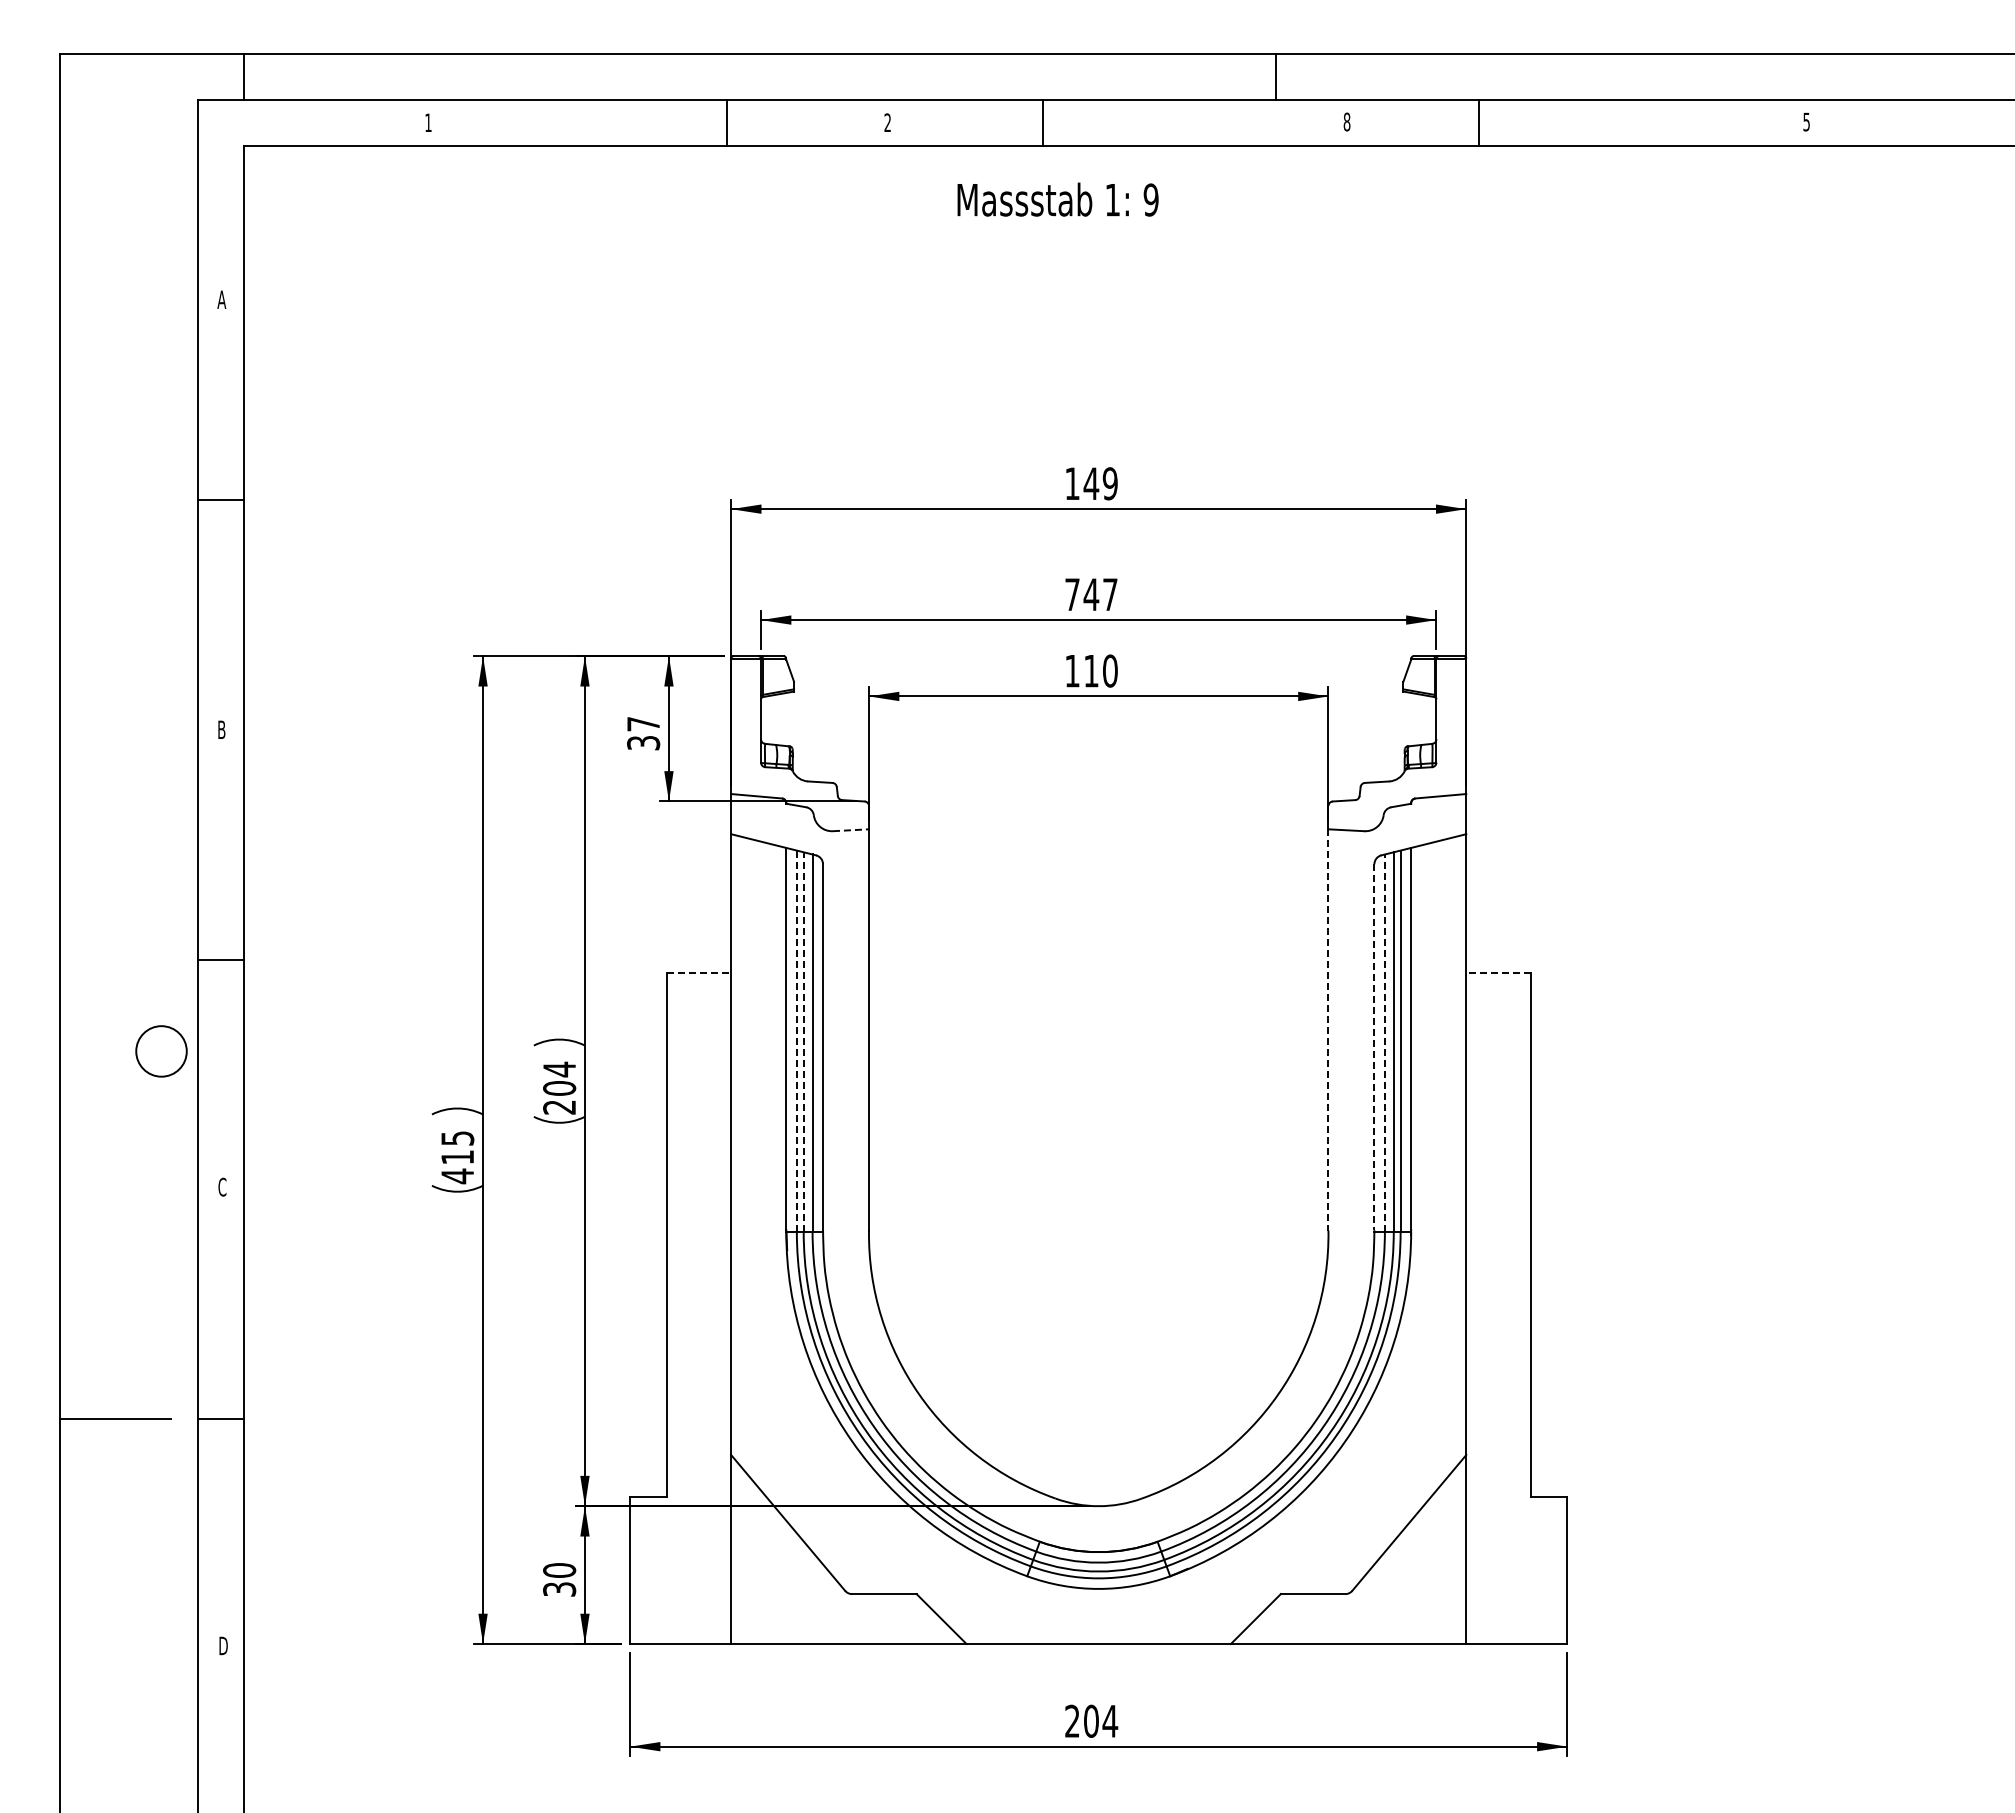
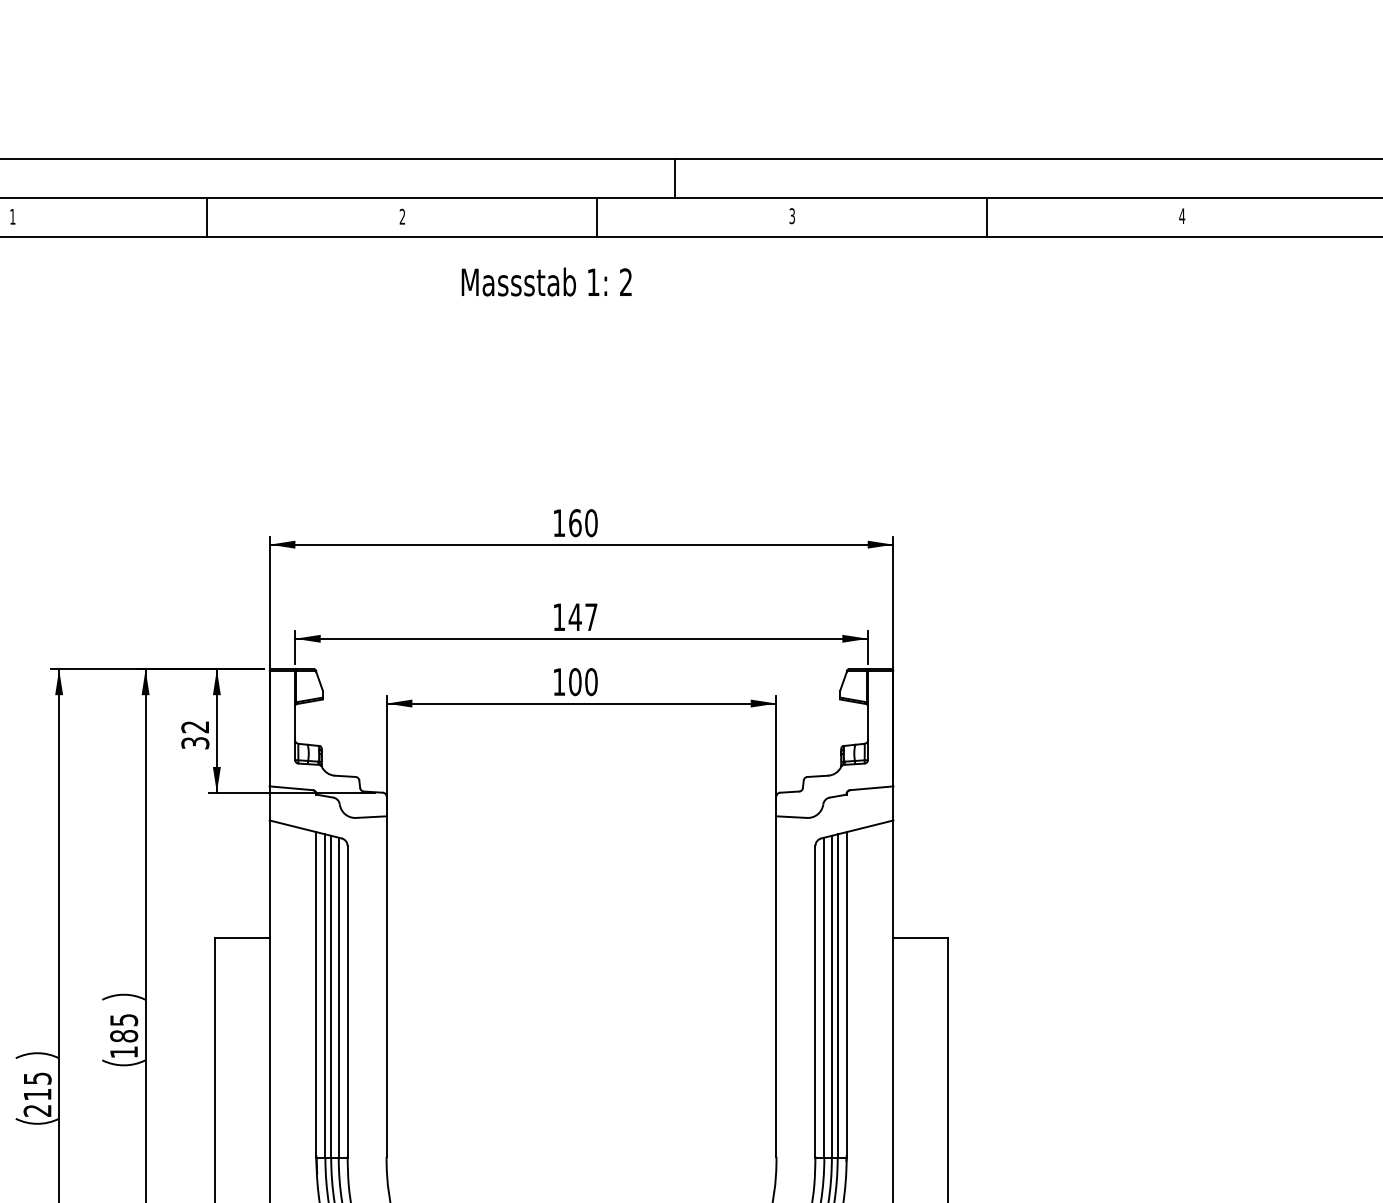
line: (1276, 77) -> (675, 178), moved
text: (1346, 121) -> (791, 215), 8 -> 3
text: (1806, 121) -> (1182, 215), 5 -> 4
line: (726, 123) -> (207, 217), moved
line: (1043, 123) -> (597, 217), moved
line: (1478, 123) -> (986, 217), moved
text: (1150, 199) -> (625, 281), 9 -> 2
text: (1100, 483) -> (583, 522), 149 -> 160
text: (1072, 594) -> (559, 617), 747 -> 147
text: (1091, 670) -> (575, 681), 110 -> 100
text: (643, 724) -> (195, 727), 37 -> 32
line: (851, 830) -> (371, 817), dashed -> solid
line: (699, 973) -> (242, 938), dashed -> solid
line: (1497, 973) -> (919, 938), dashed -> solid
line: (1328, 1029) -> (776, 986), dashed -> solid
line: (796, 1041) -> (325, 996), dashed -> solid
line: (803, 1041) -> (331, 996), dashed -> solid
line: (1384, 1043) -> (824, 998), dashed -> solid
line: (1374, 1047) -> (815, 1001), dashed -> solid
text: (559, 1087) -> (124, 1035), 204 -> 185
text: (457, 1176) -> (37, 1110), 415 -> 215

